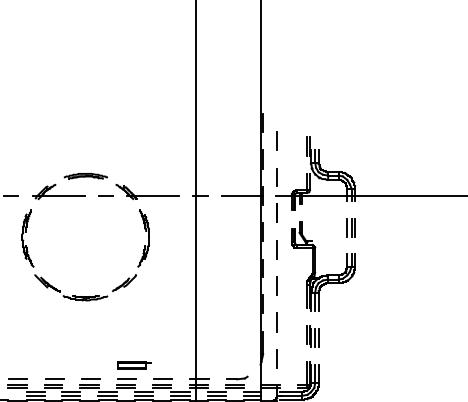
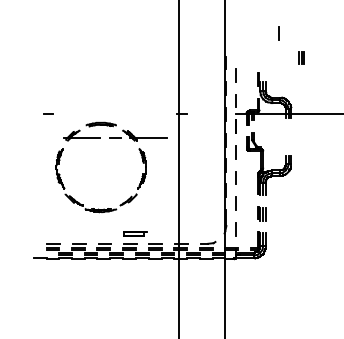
line: (336, 81) -> (278, 33), added
part: (100, 196) -> (111, 138), moved
line: (242, 196) -> (211, 114), removed
part: (351, 227) -> (301, 57), moved

